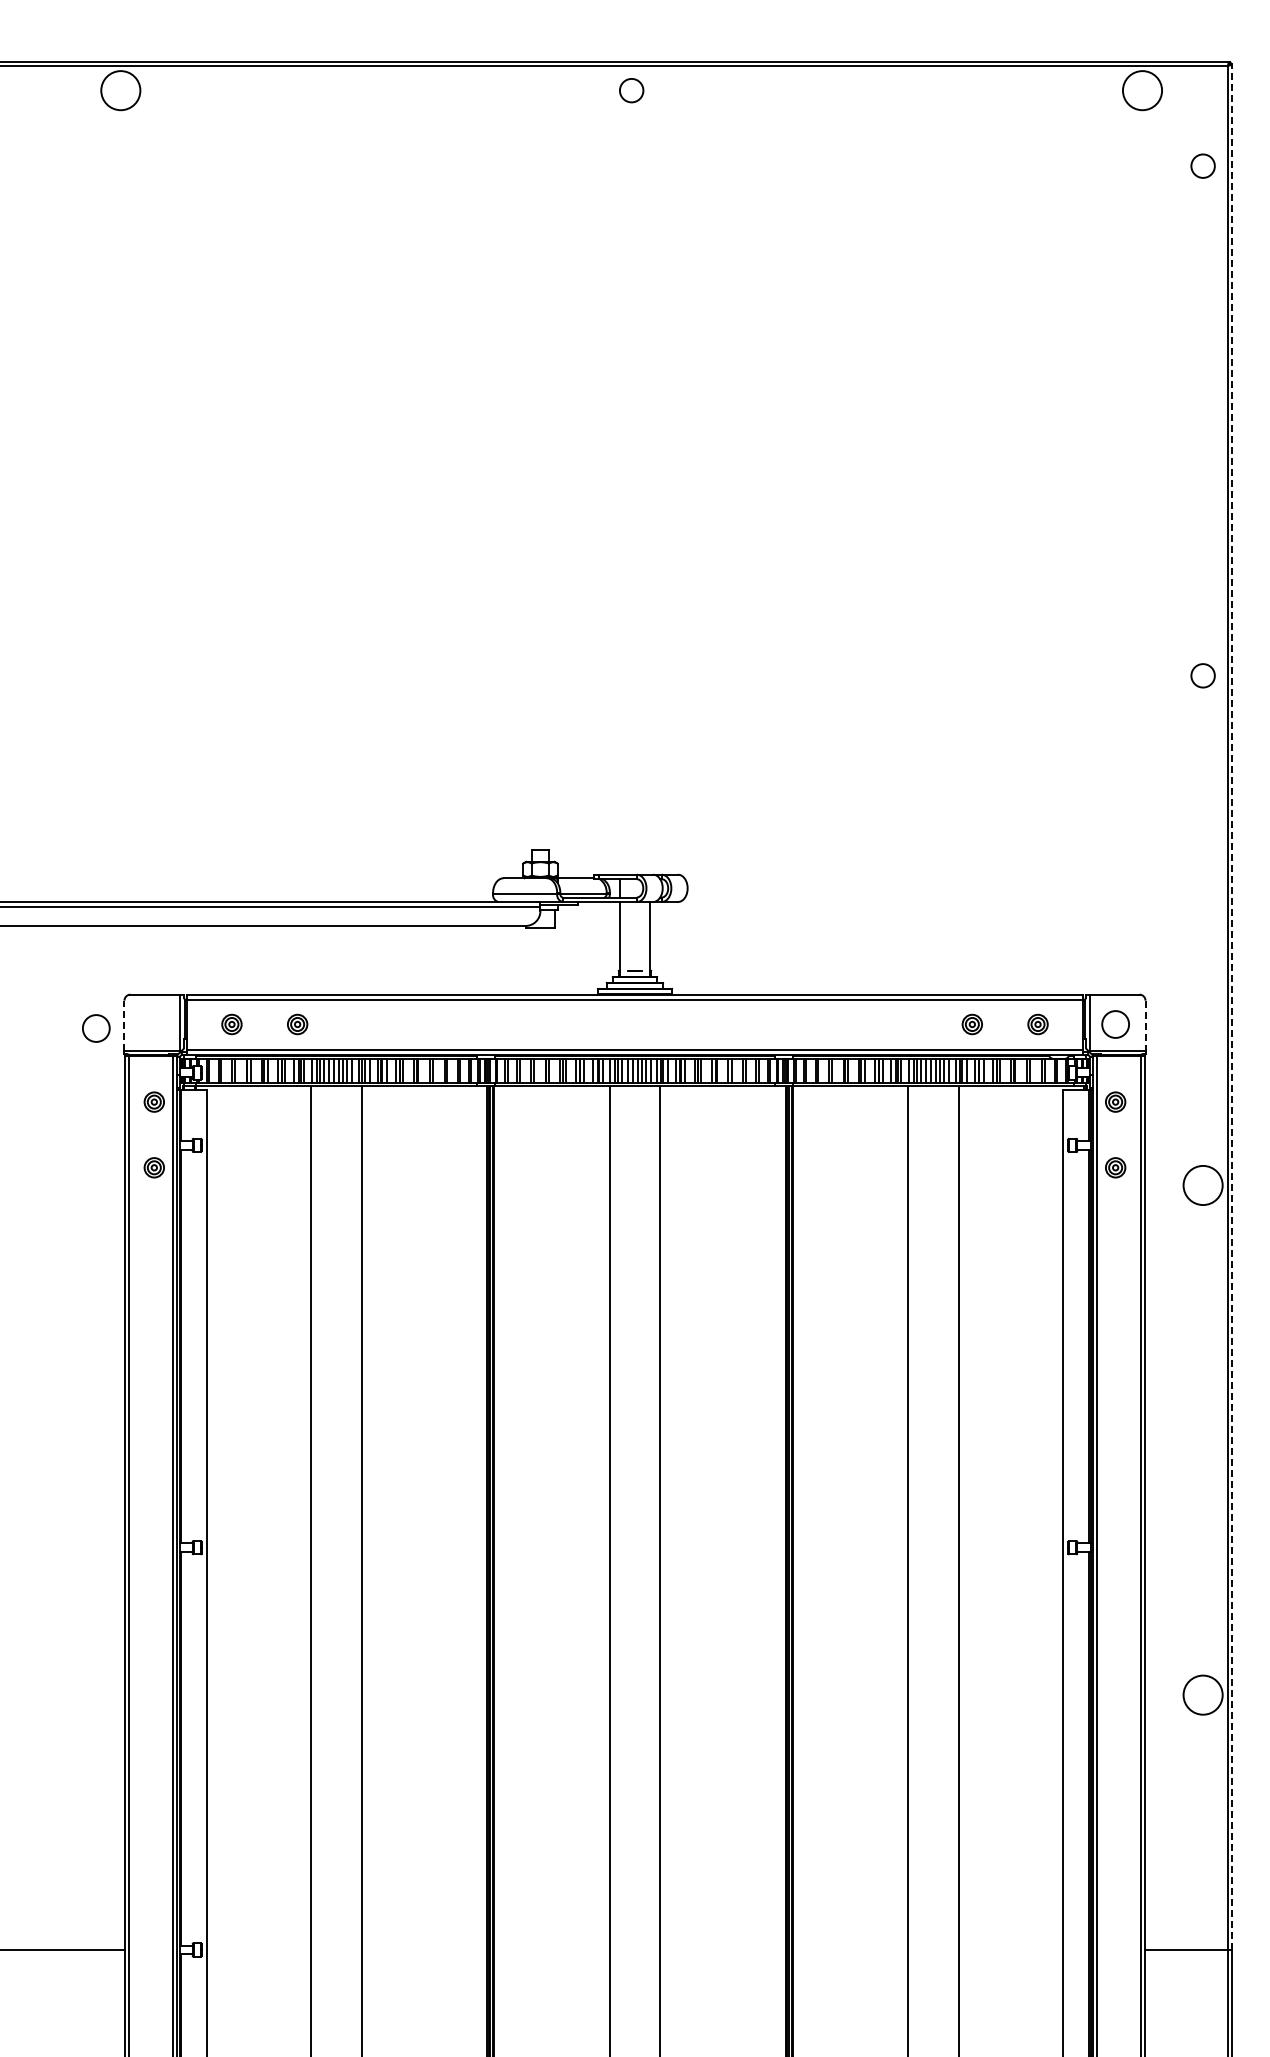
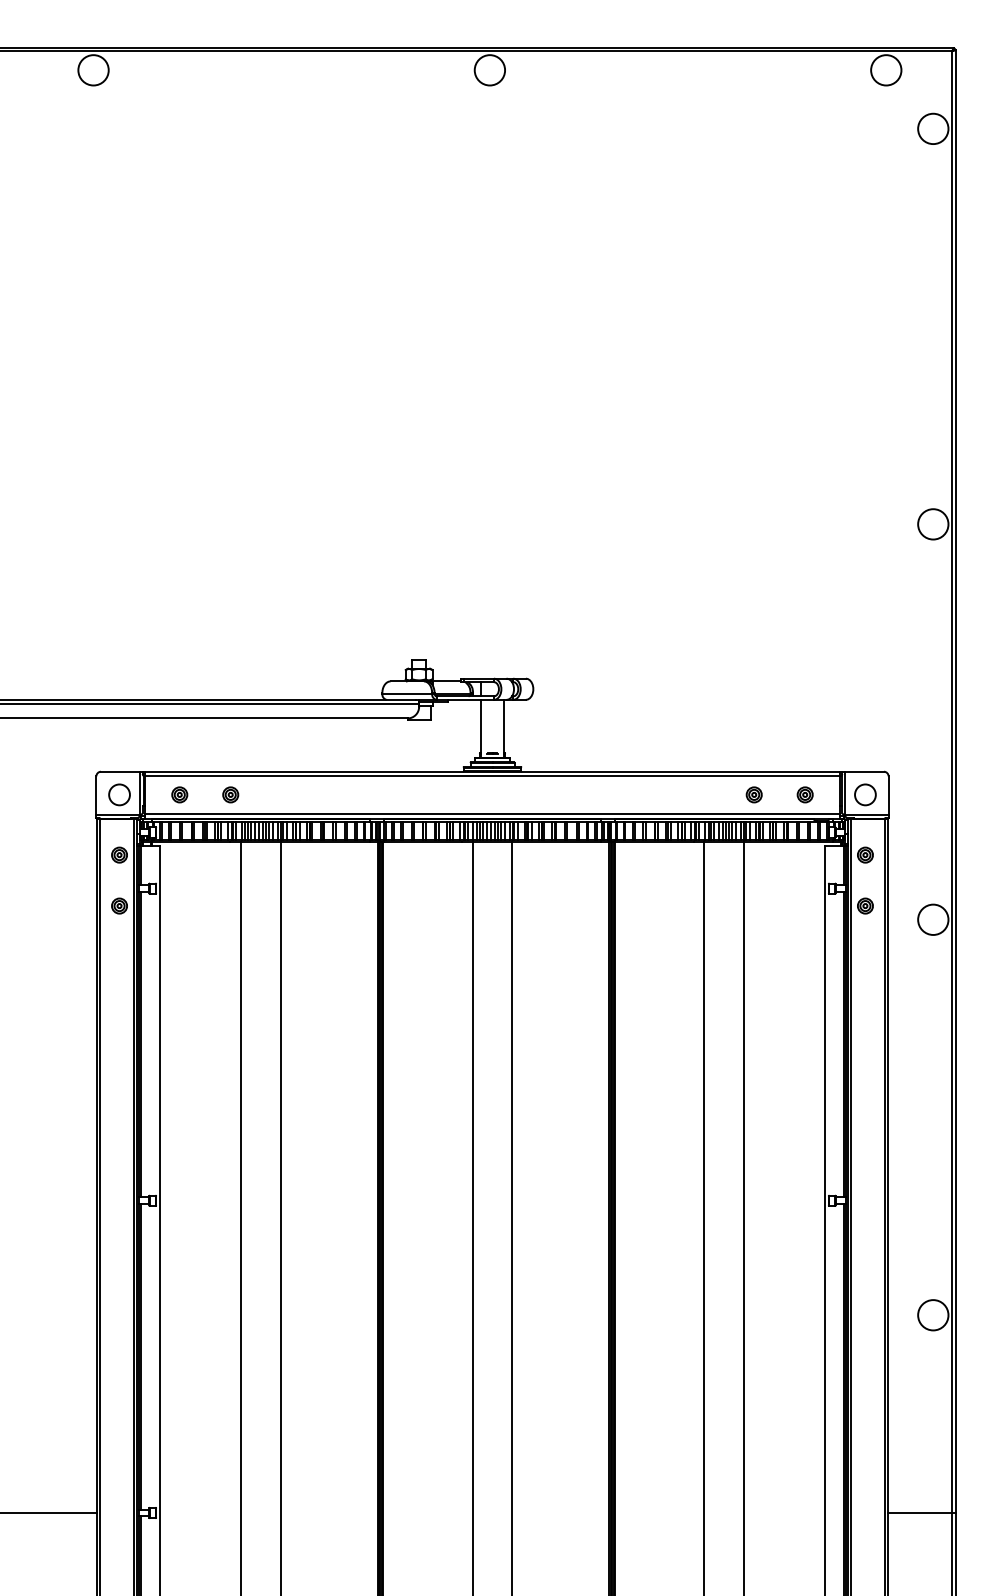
circle: (631, 90) -> (489, 70), size x1.67
circle: (1202, 165) -> (932, 128), size x1.67
circle: (1202, 675) -> (932, 524), size x1.67
line: (1232, 1007) -> (956, 781), dashed -> solid
line: (124, 1025) -> (96, 795), dashed -> solid
line: (1145, 1026) -> (888, 796), dashed -> solid
circle: (96, 1028) -> (119, 794), moved

